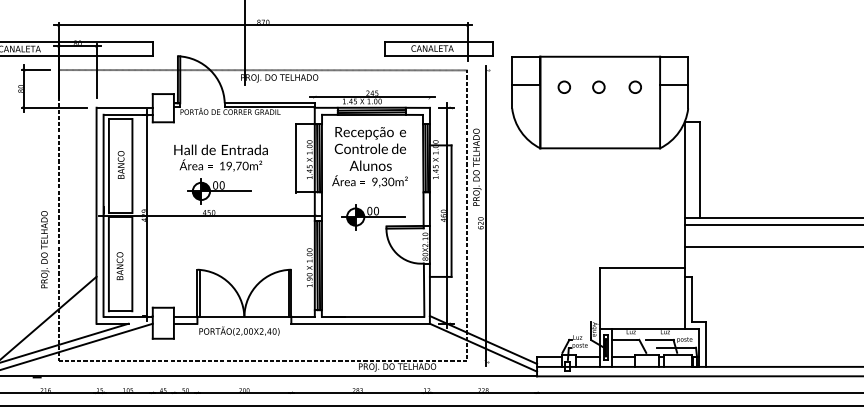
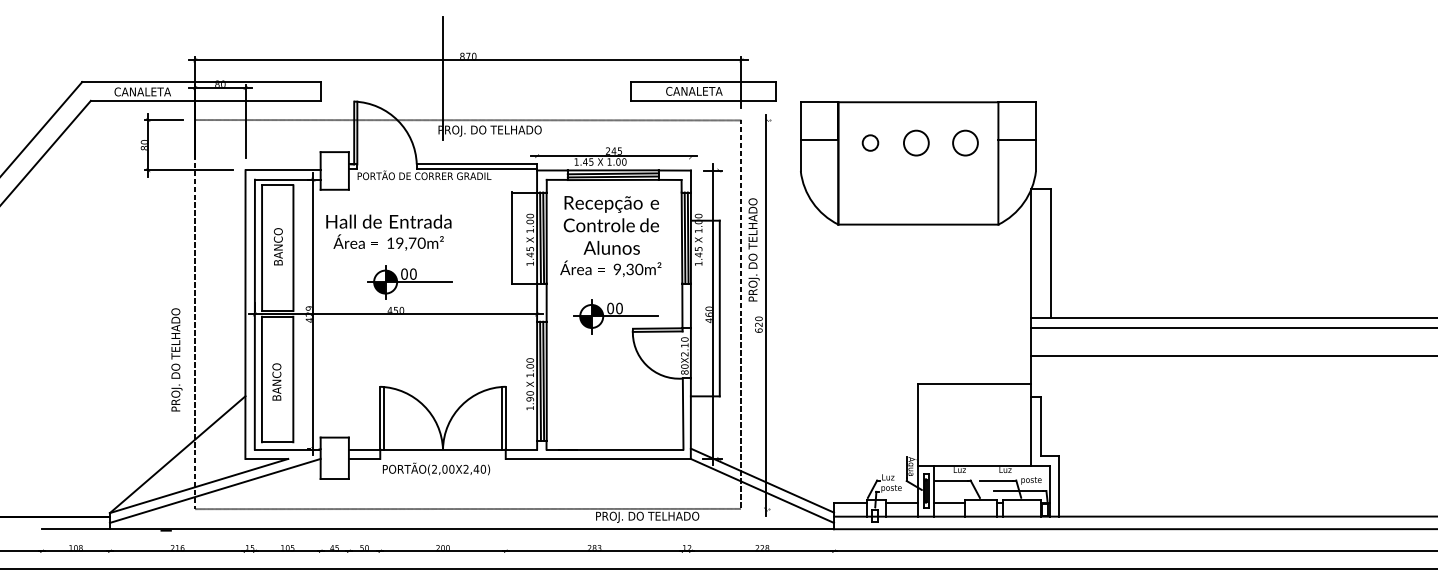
circle: (598, 86) -> (916, 142), size x1.6
circle: (634, 86) -> (964, 142), size x1.6
text: (220, 157) -> (388, 232), moved

